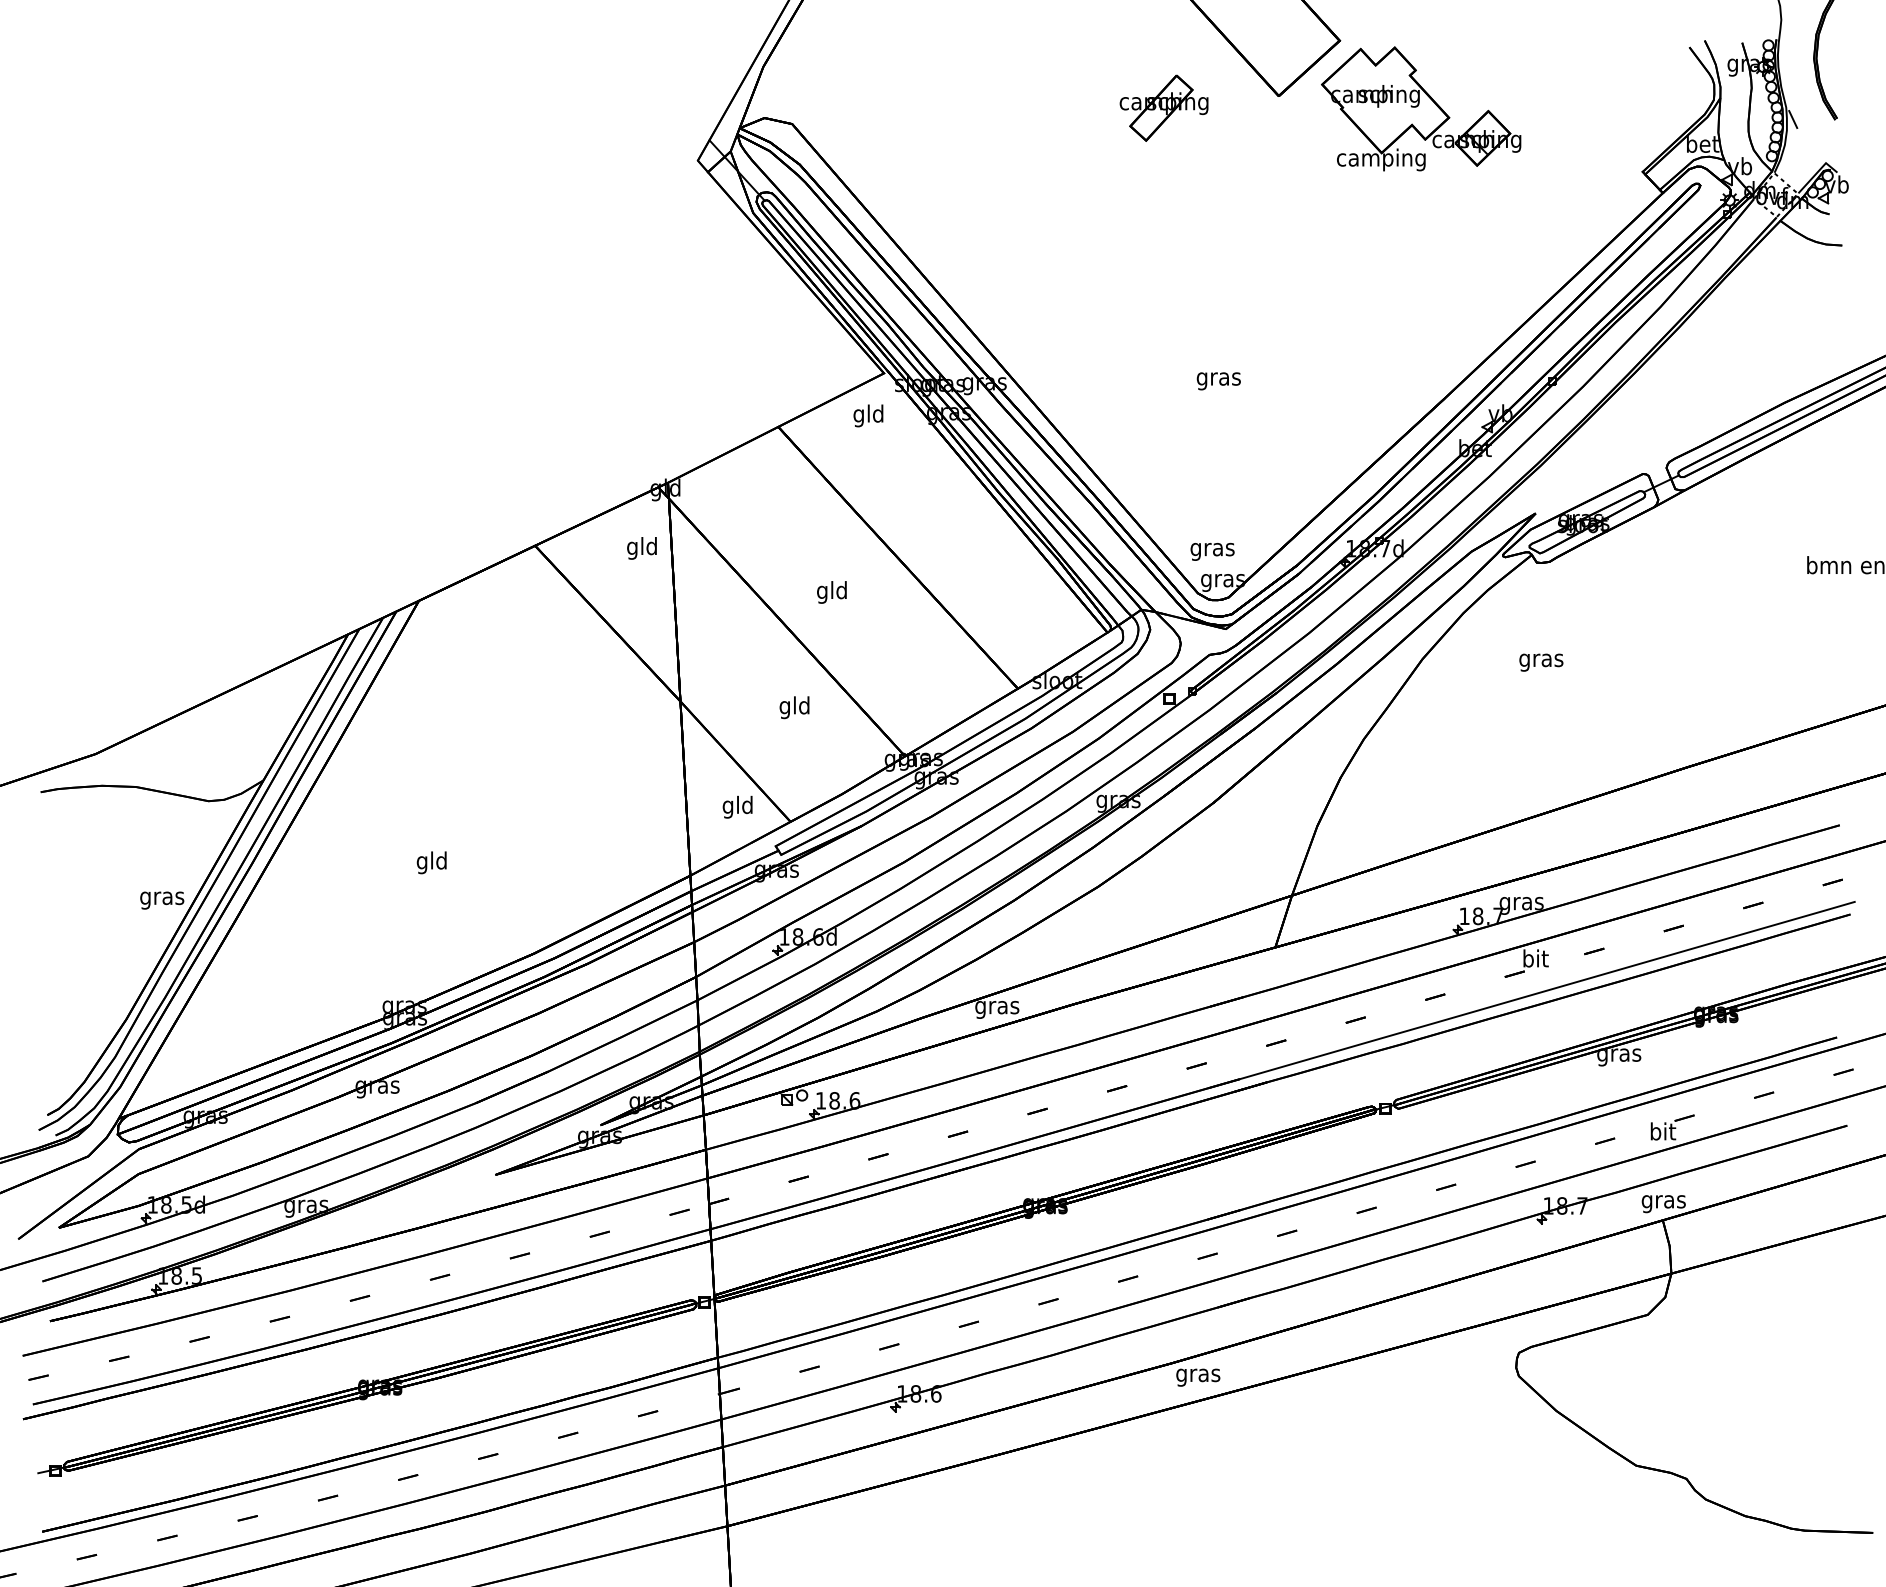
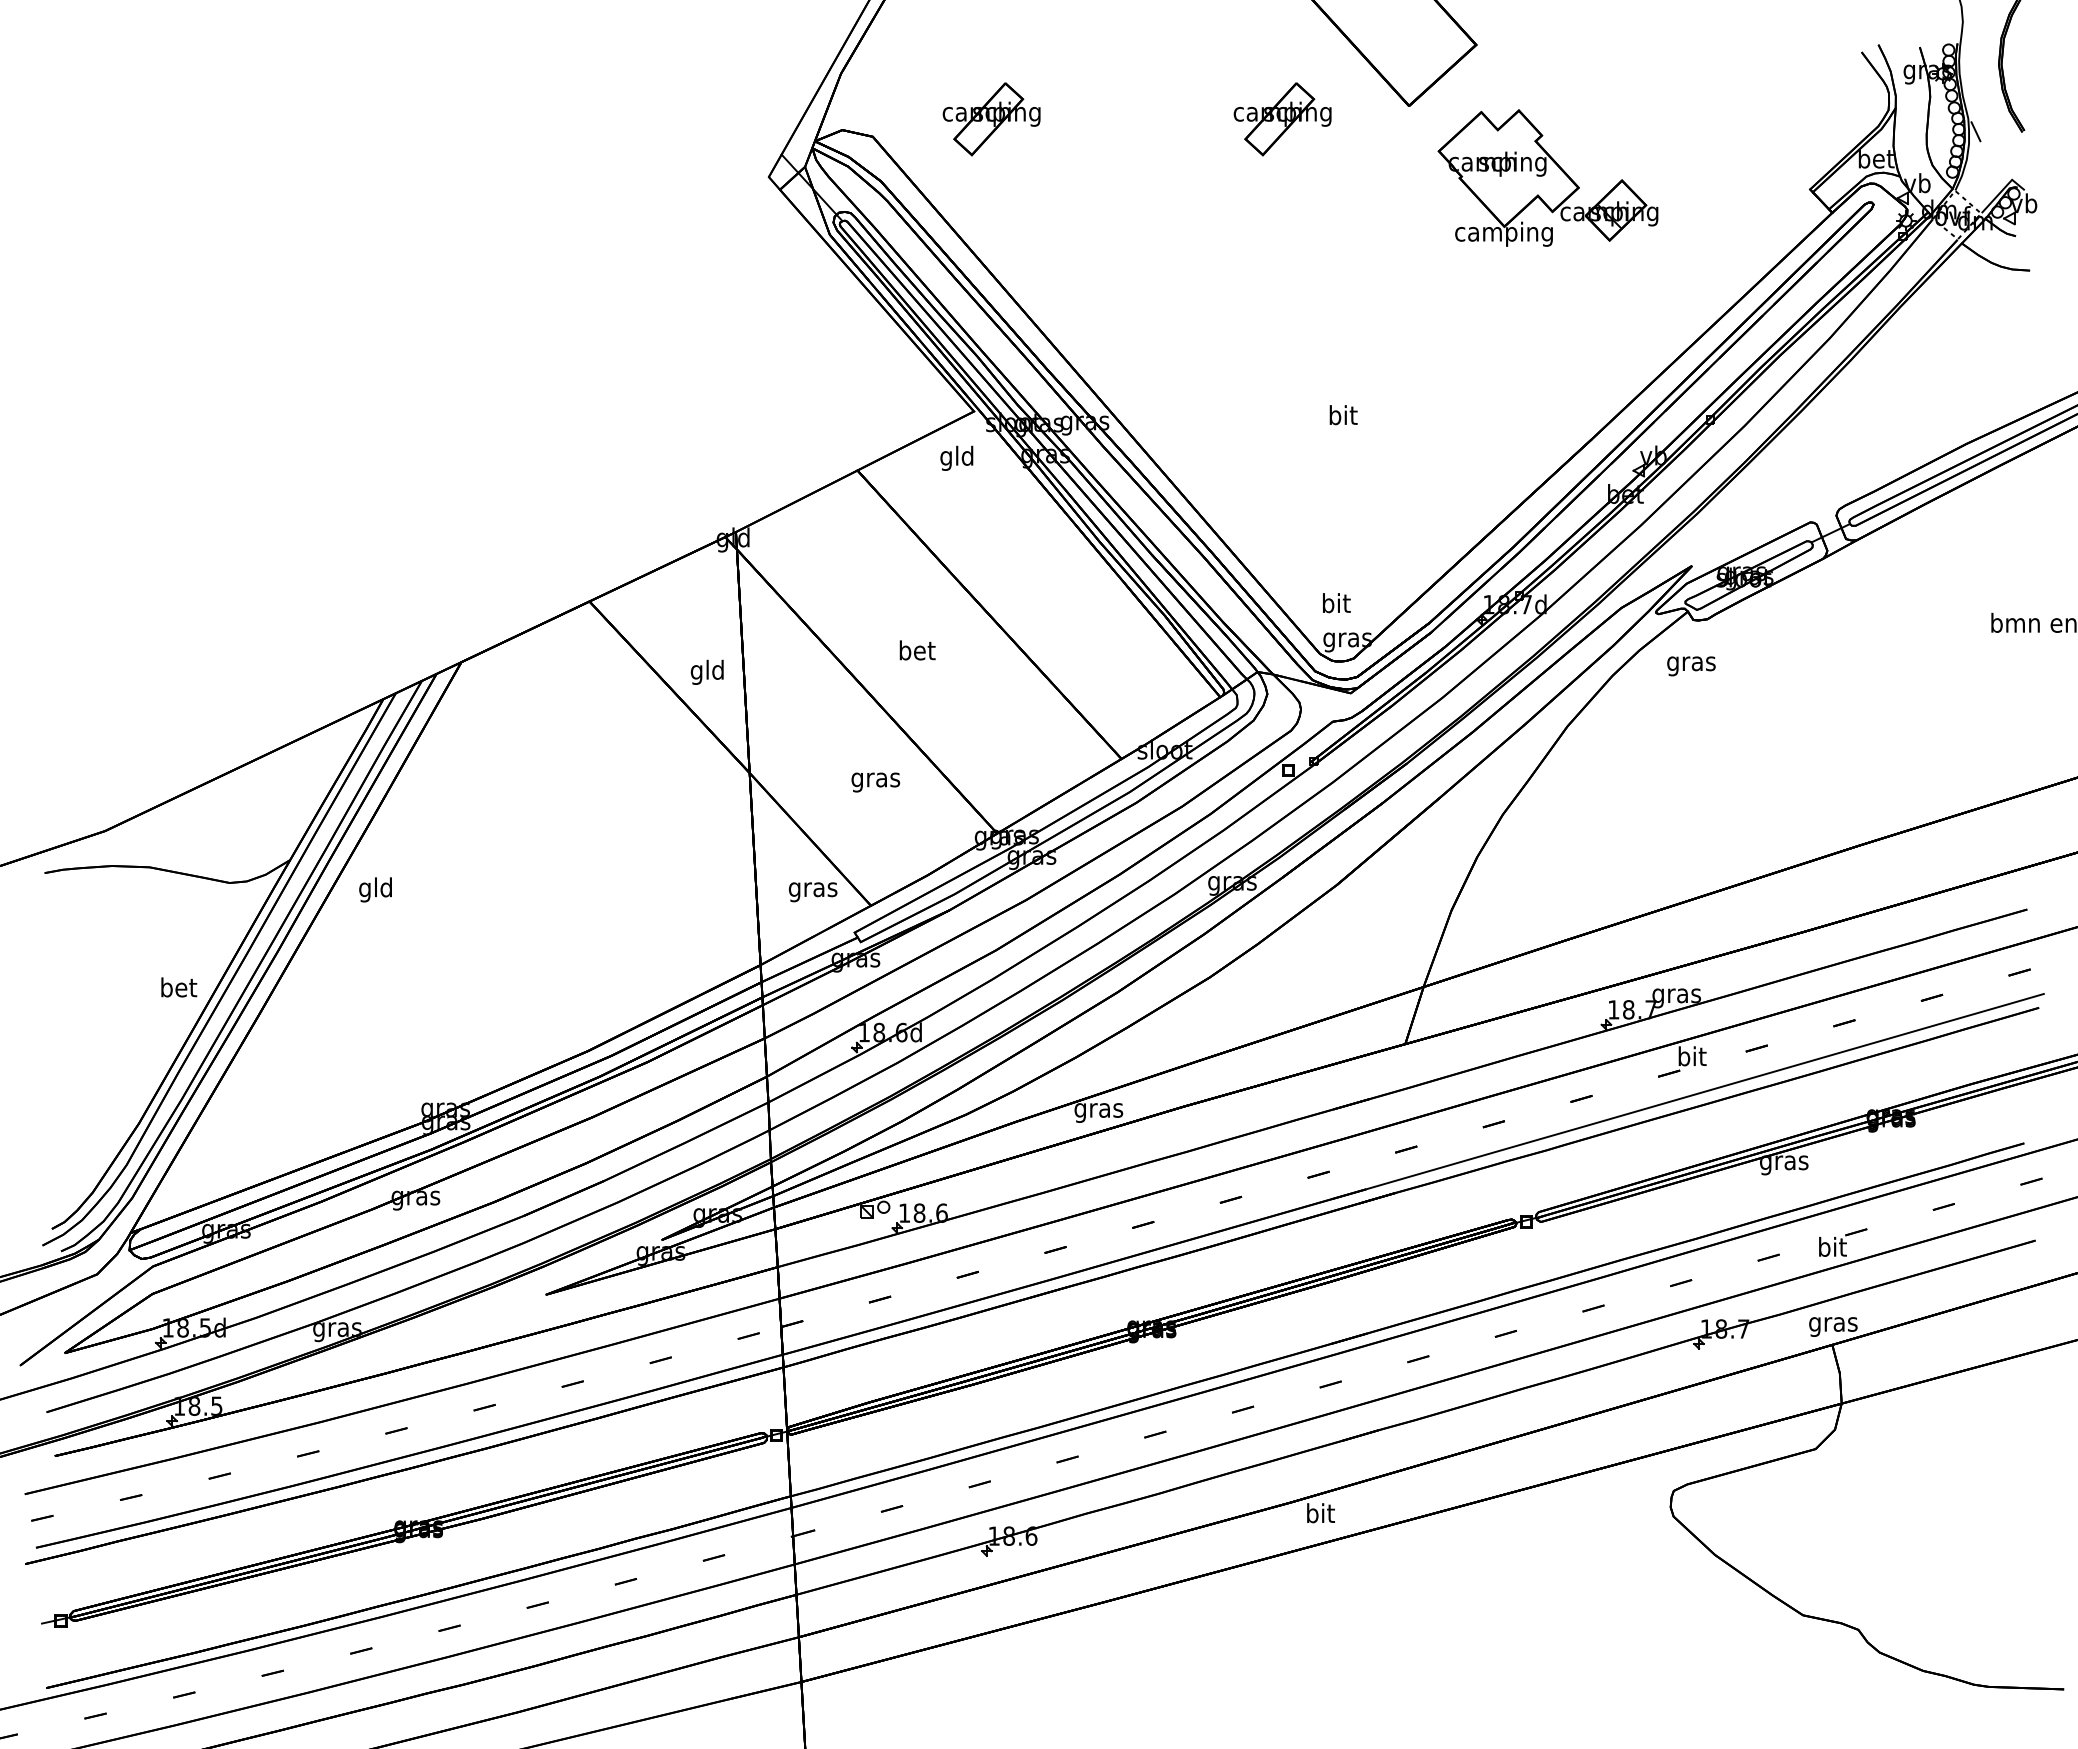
part: (899, 108) -> (991, 119), added
part: (1420, 108) -> (1547, 177), moved
text: (1218, 378) -> (1342, 417), gras -> bit
text: (641, 547) -> (706, 671), moved
text: (1212, 549) -> (1335, 605), gras -> bit
text: (832, 592) -> (917, 652), gld -> bet
text: (1541, 662) -> (1691, 666), moved
text: (794, 707) -> (875, 779), gld -> gras
text: (737, 807) -> (812, 889), gld -> gras
text: (431, 862) -> (375, 889), moved
text: (162, 897) -> (178, 989), gras -> bet
text: (1198, 1375) -> (1320, 1515), gras -> bit

